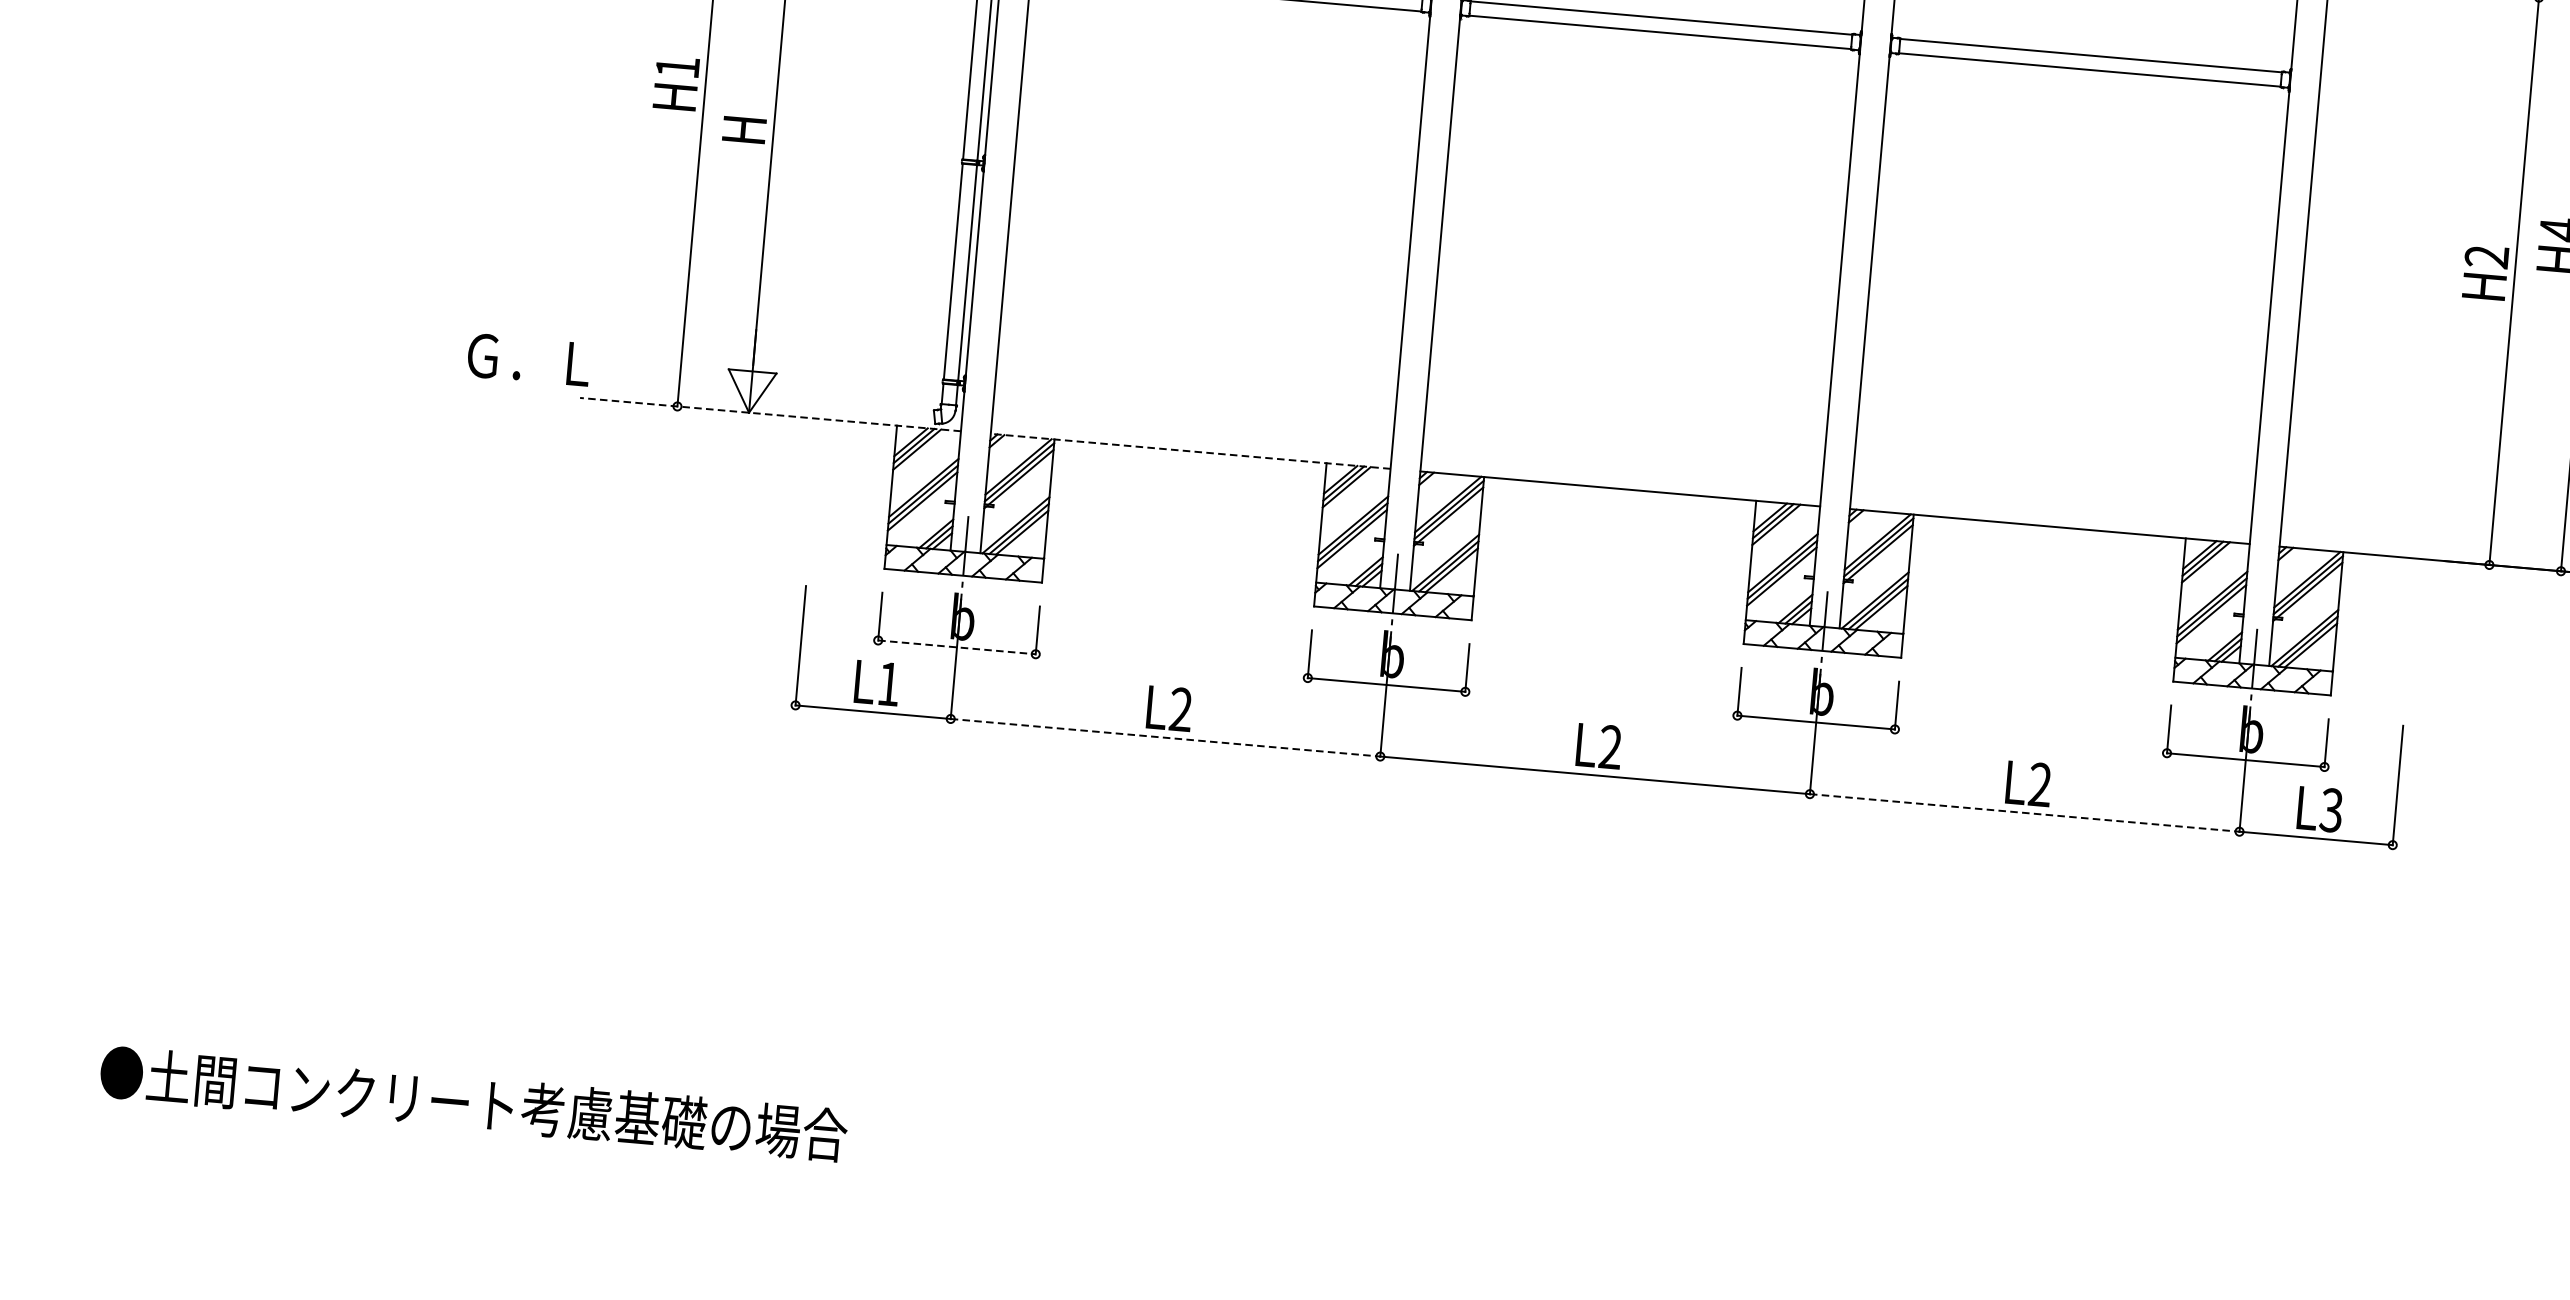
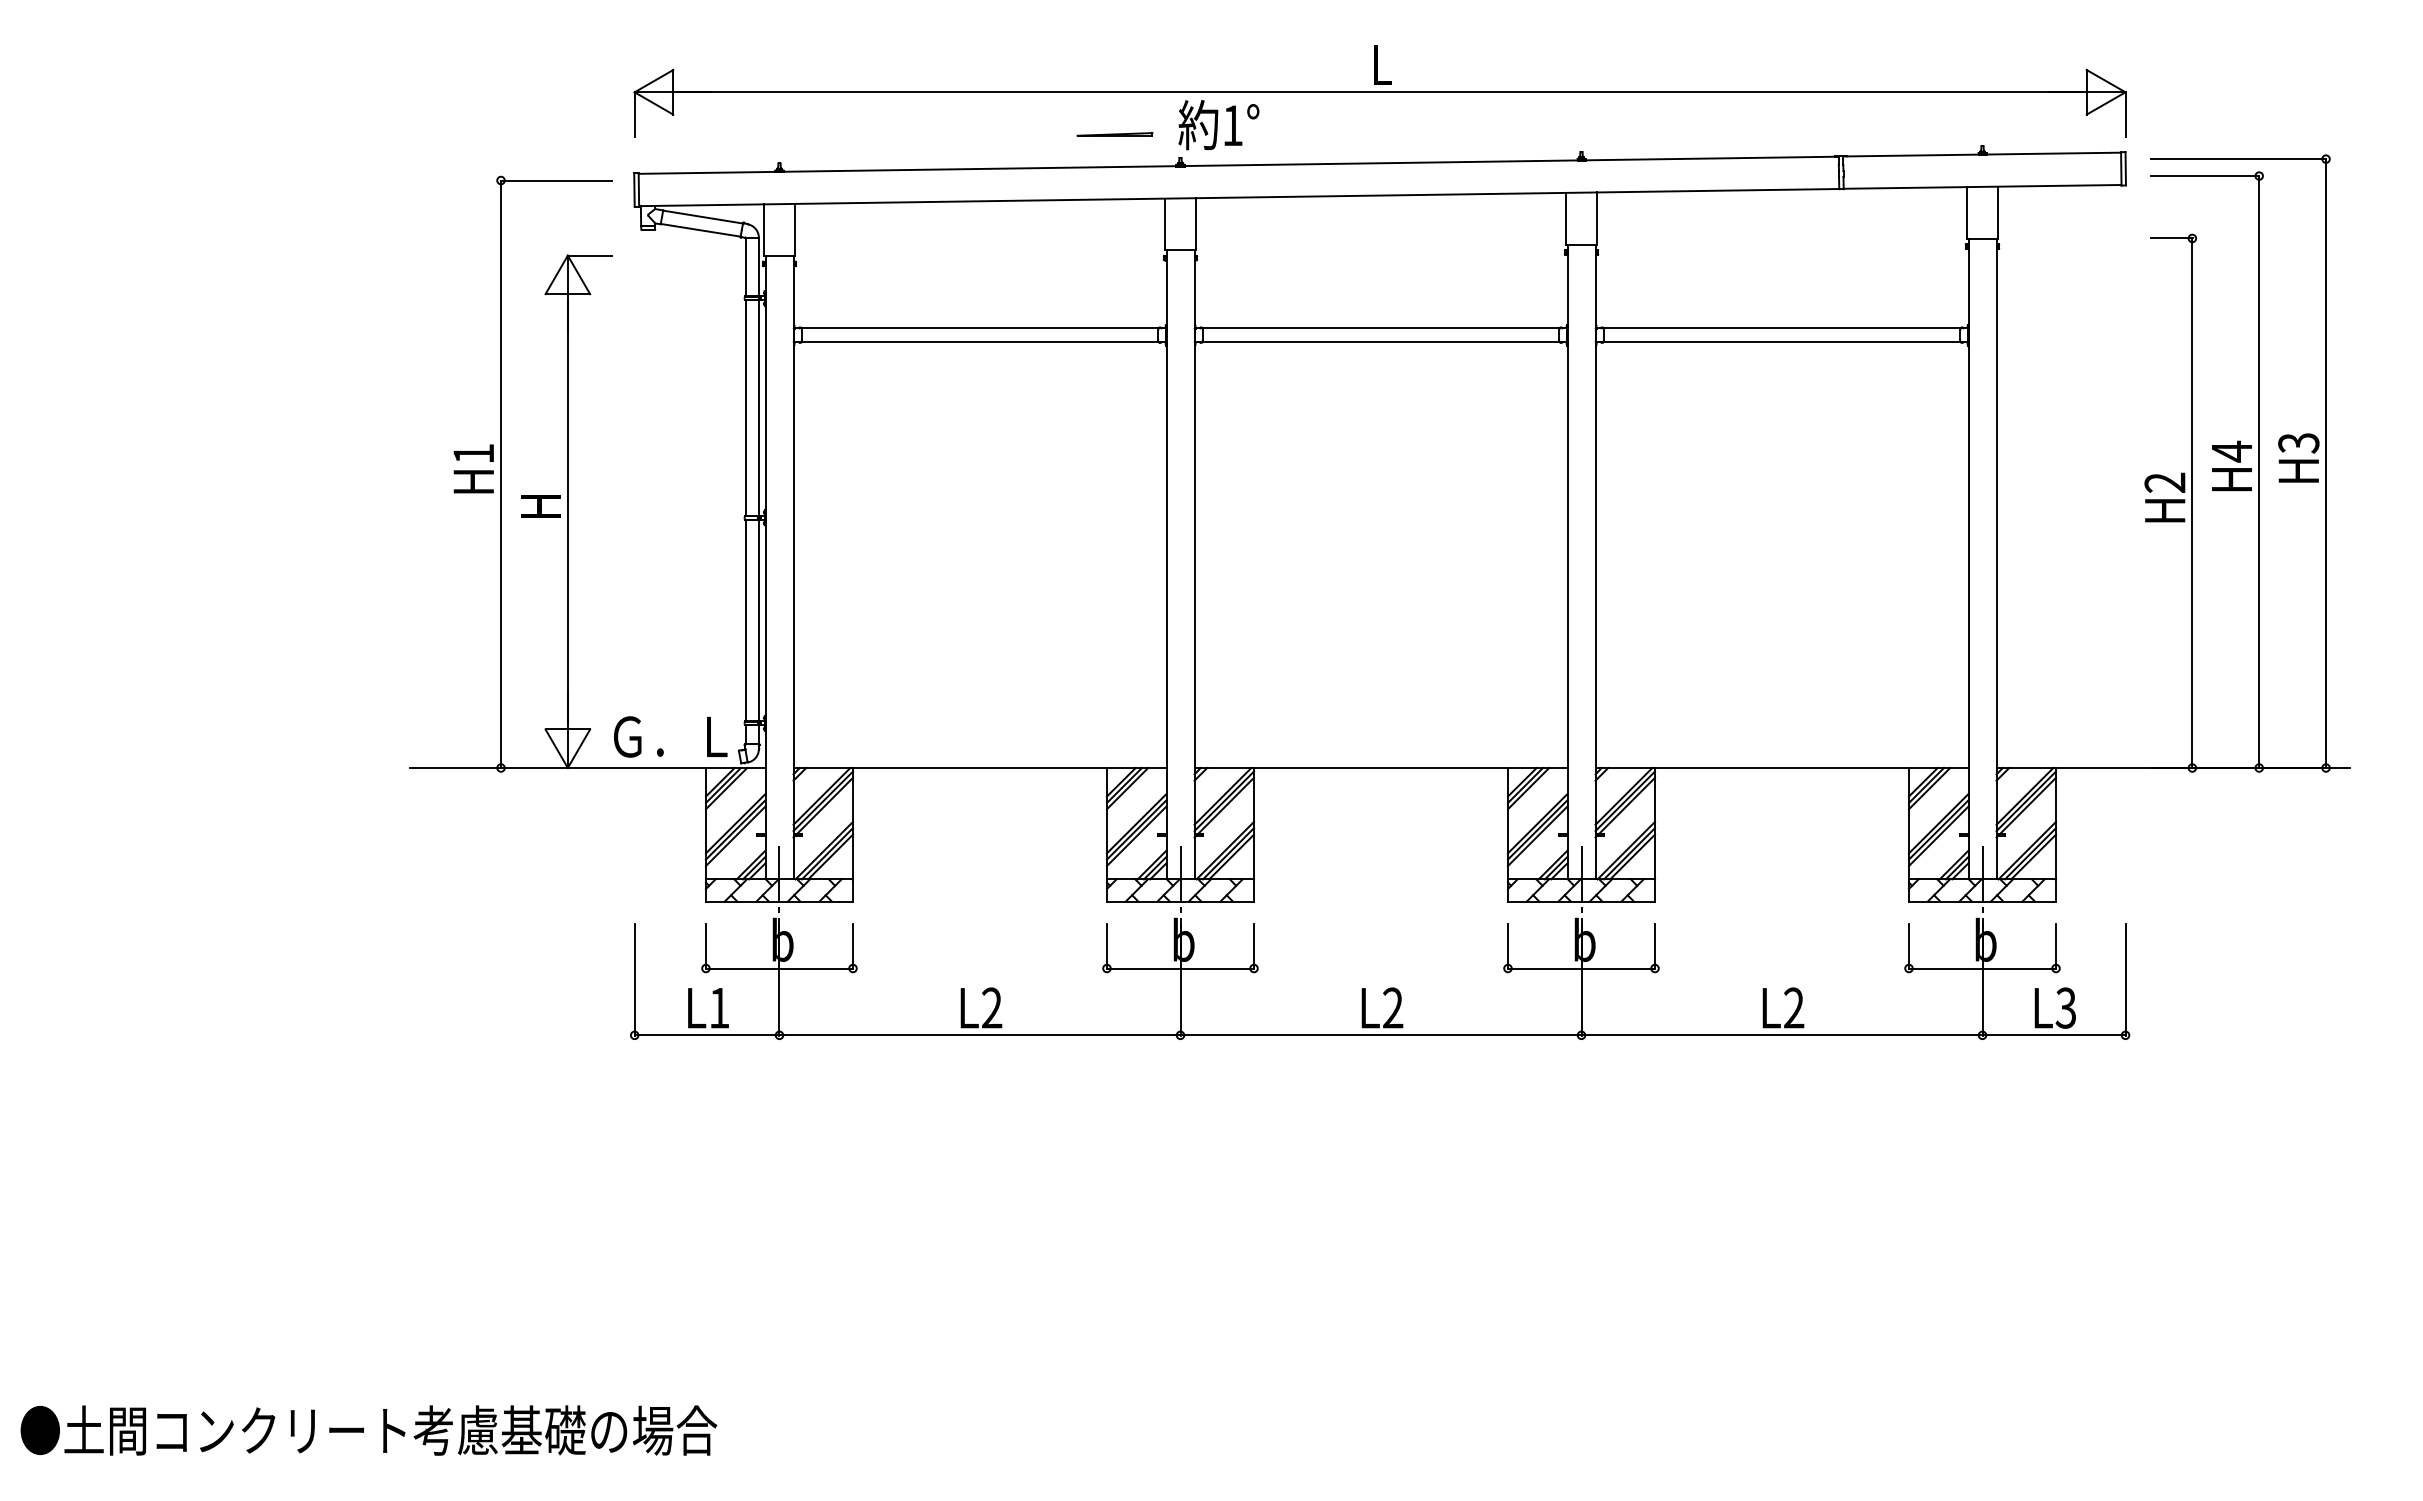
text: (528, 359) -> (670, 736), moved
line: (770, 415) -> (587, 768), dashed -> solid
line: (1191, 451) -> (980, 768), dashed -> solid
line: (956, 647) -> (779, 968), dashed -> solid
line: (1164, 737) -> (979, 1035), dashed -> solid
line: (2025, 813) -> (1782, 1035), dashed -> solid

